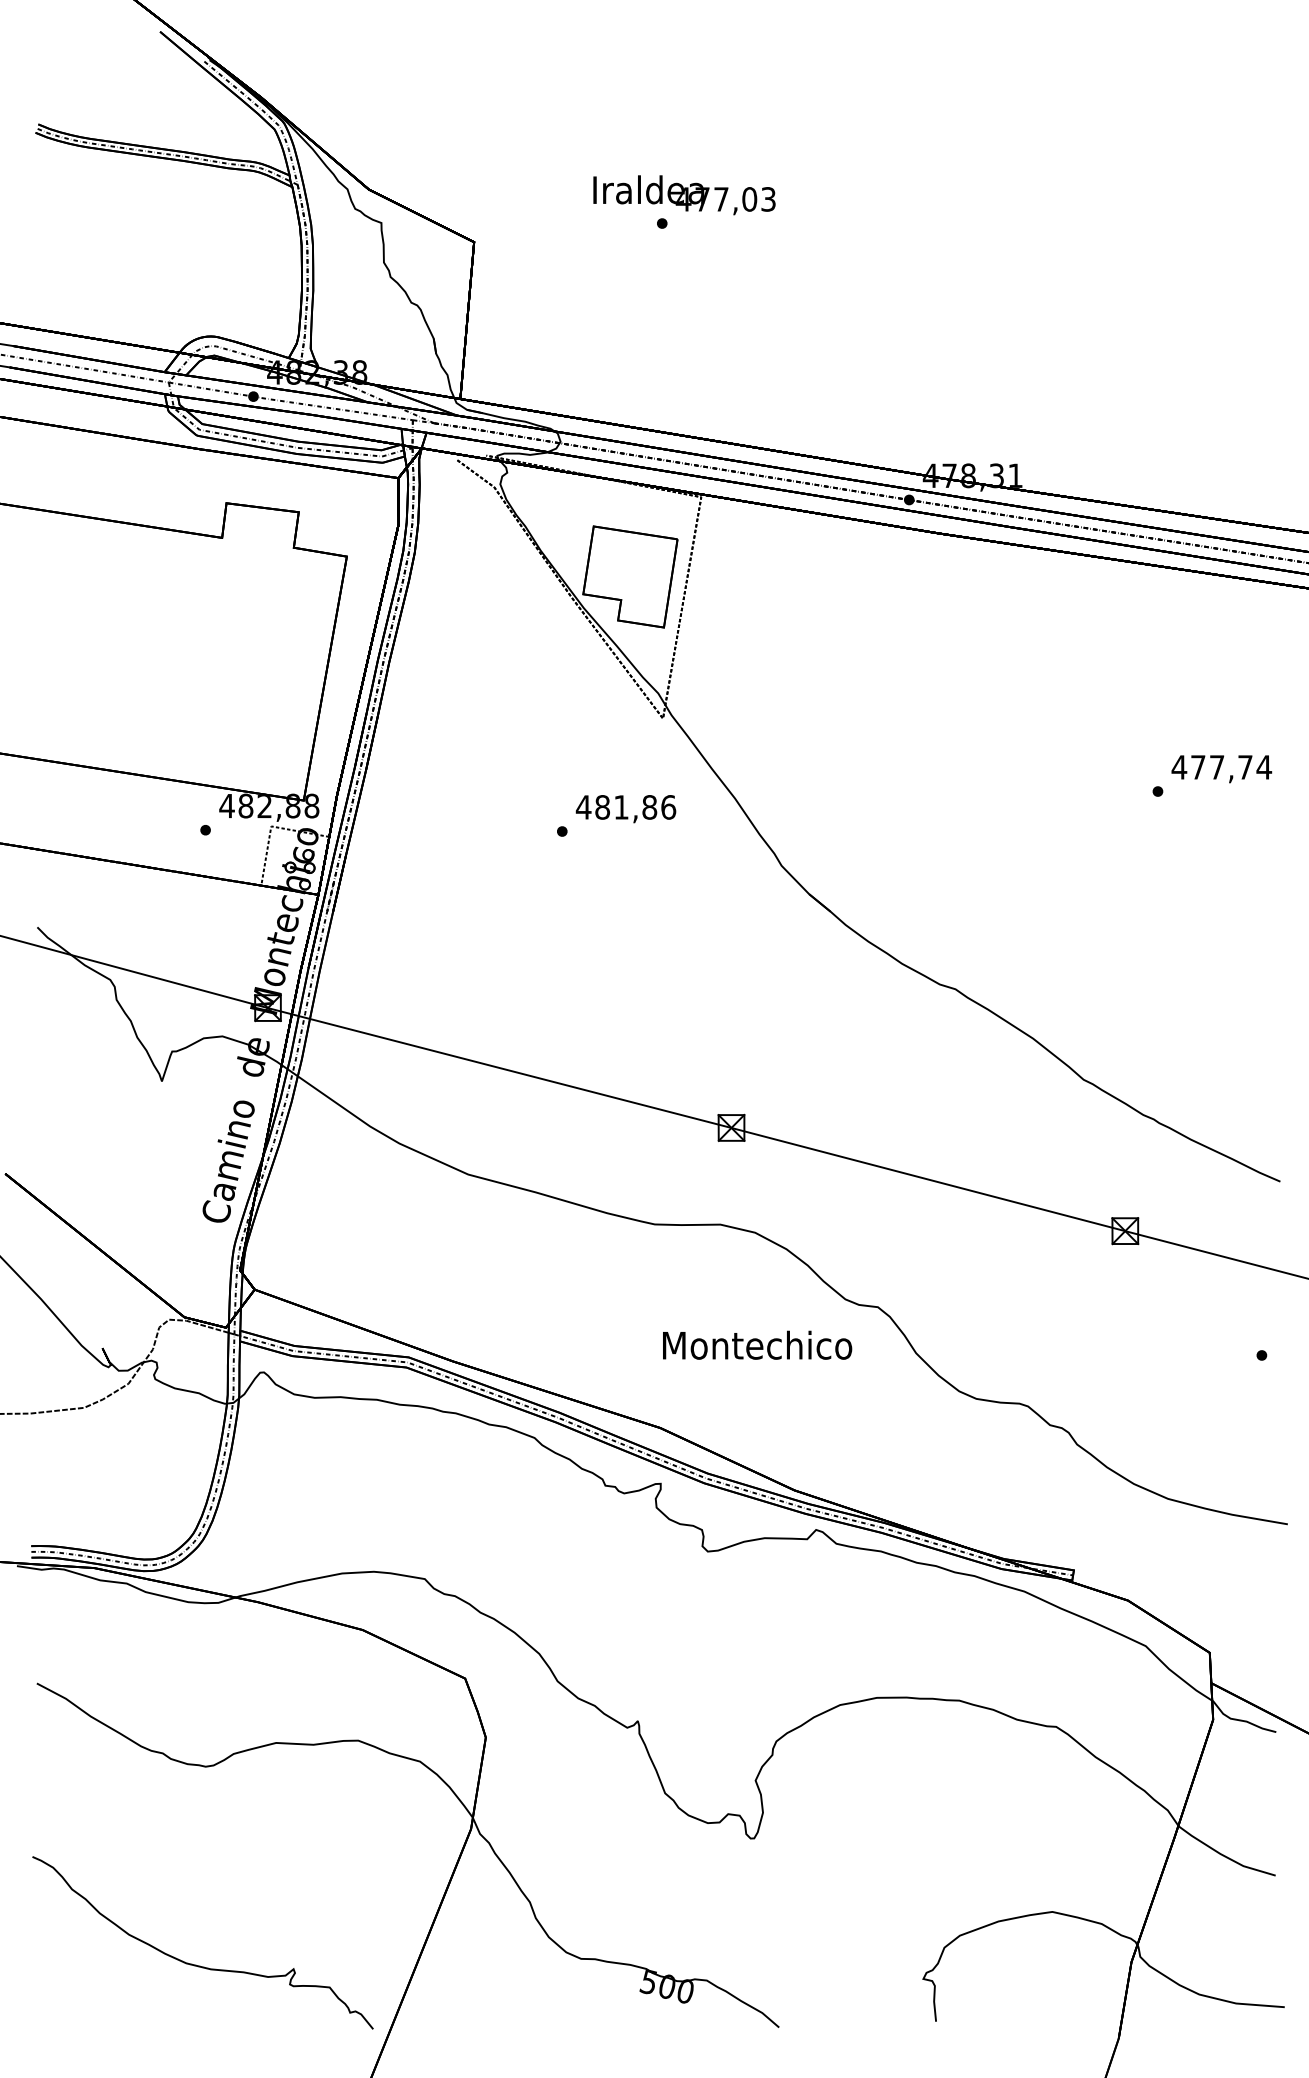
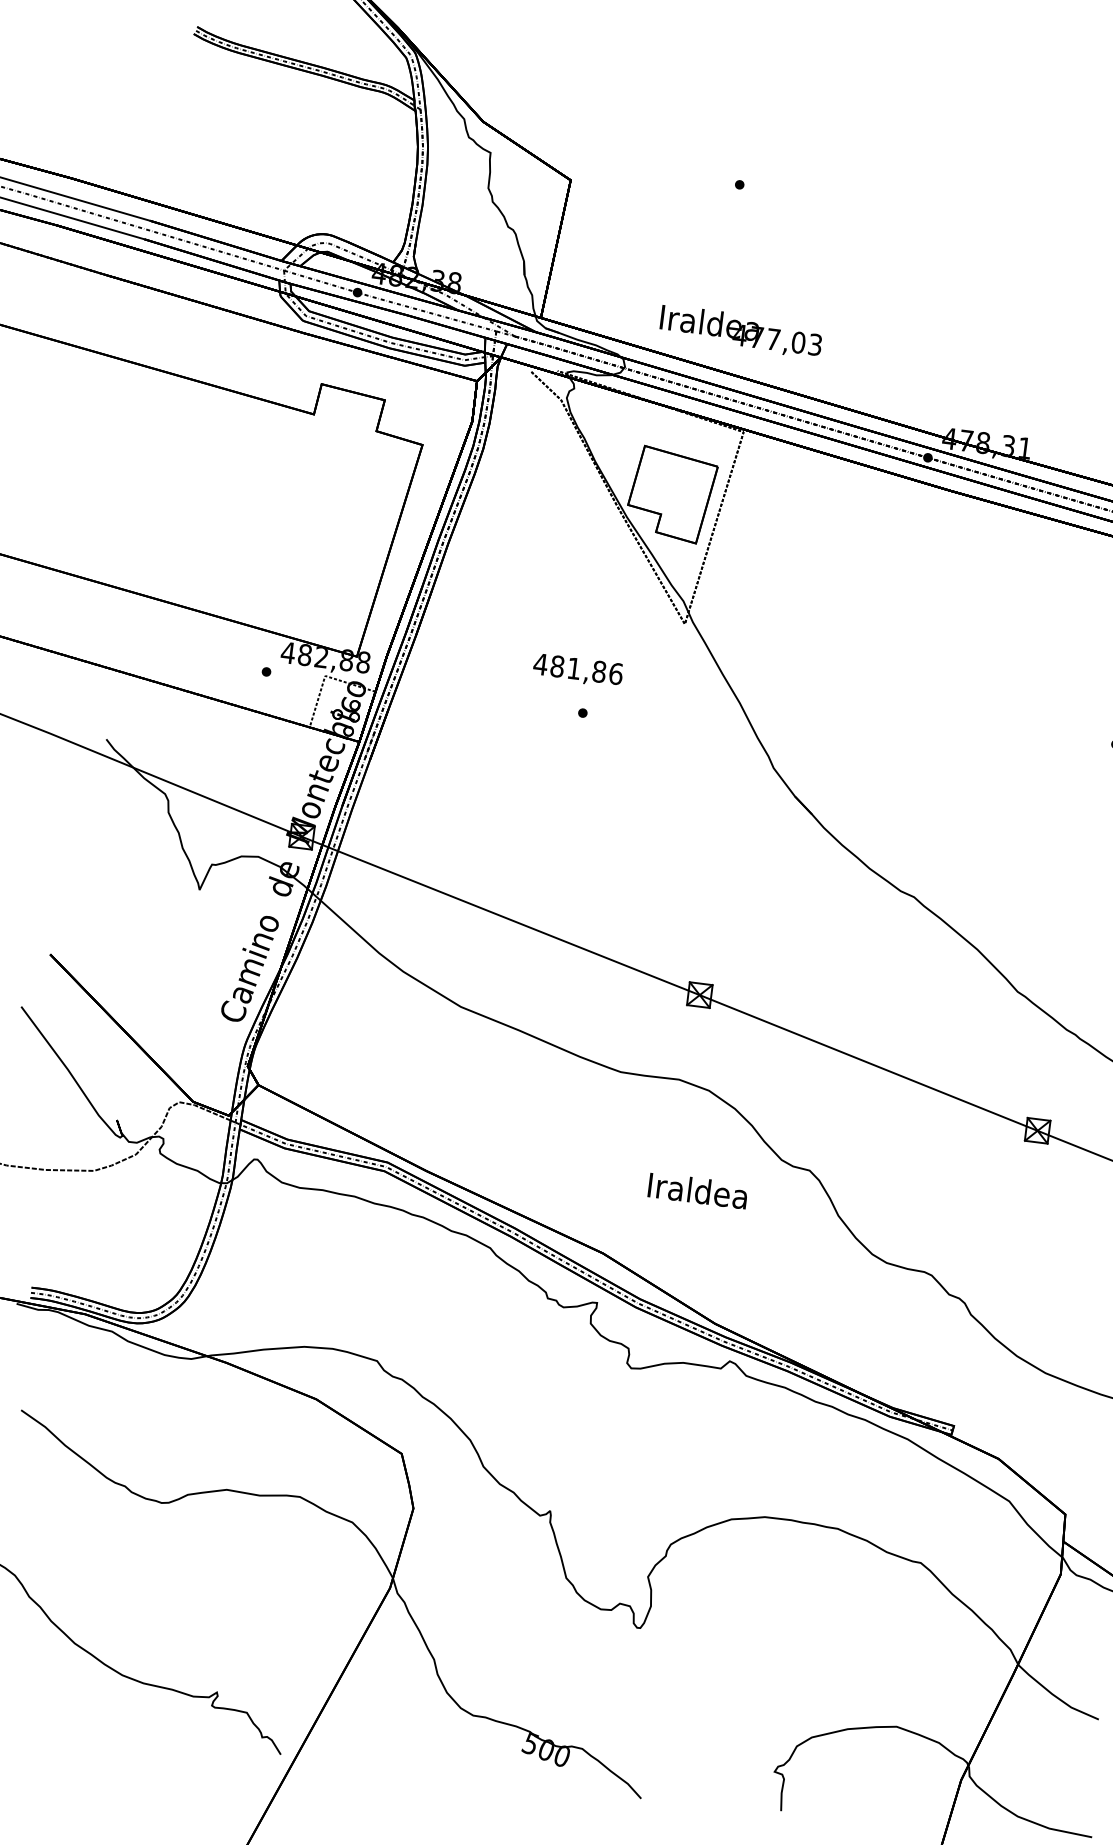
text: (684, 195) -> (741, 331), moved
text: (625, 809) -> (577, 670), moved
text: (757, 1344) -> (698, 1190), Montechico -> Iraldea

